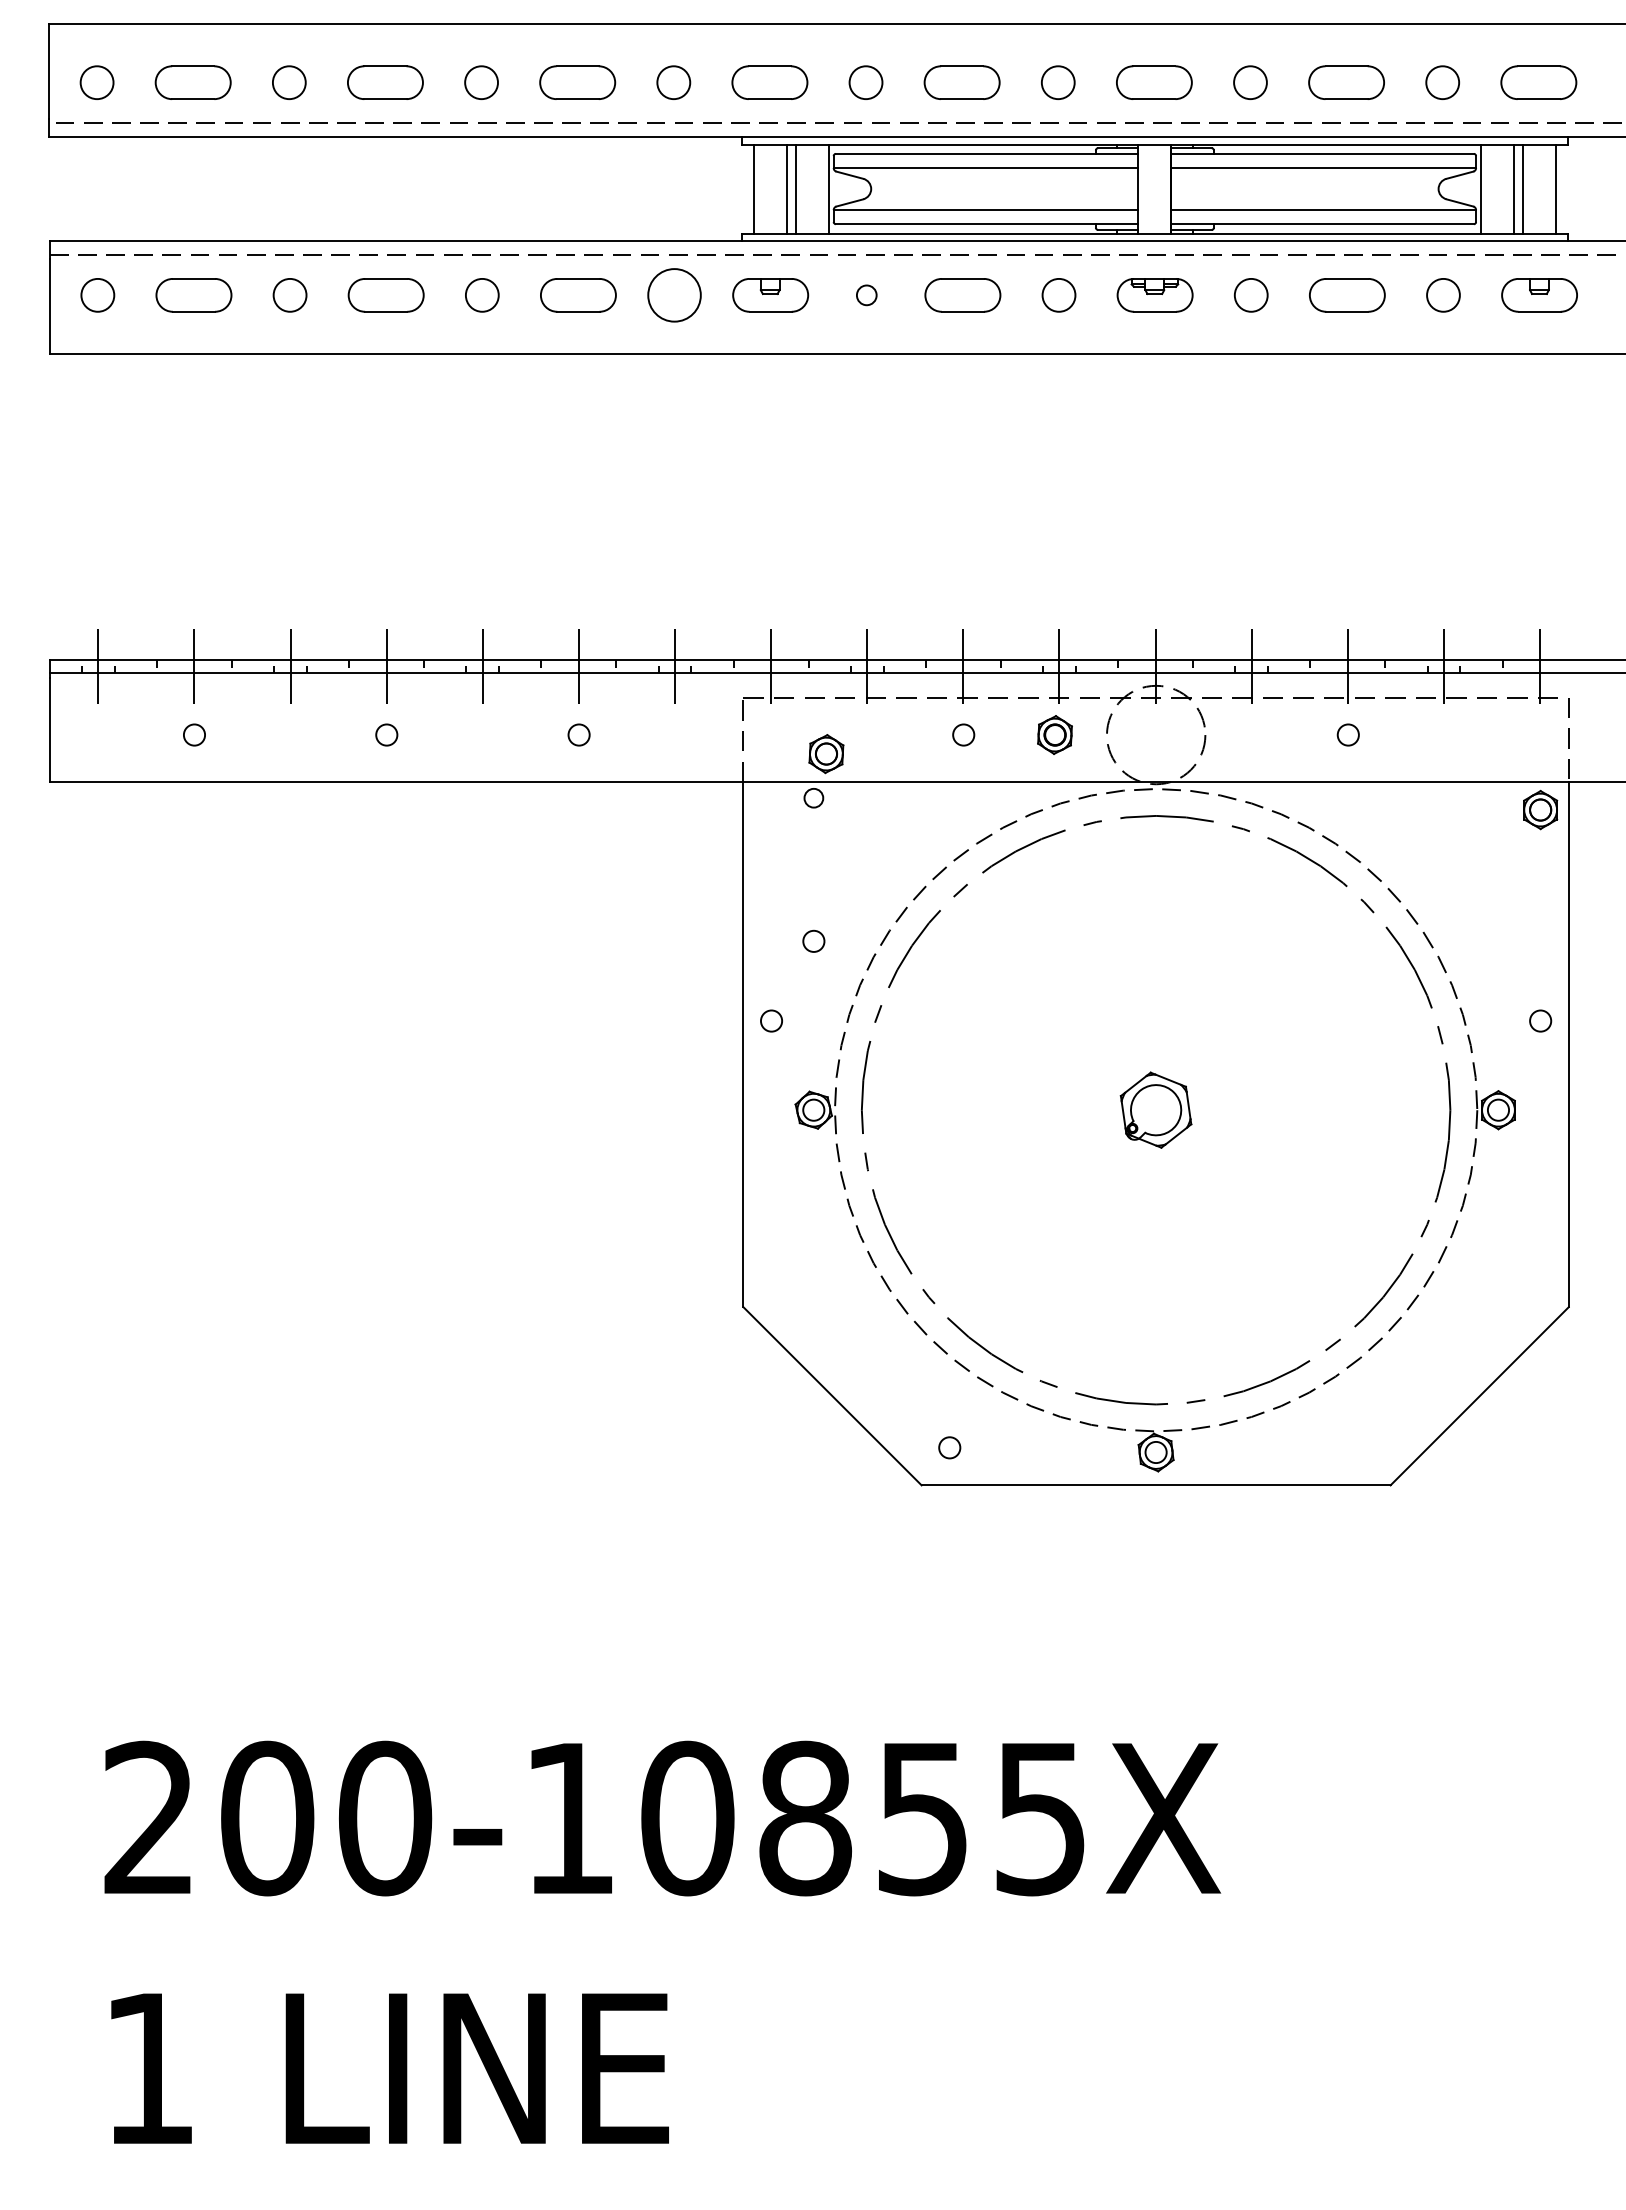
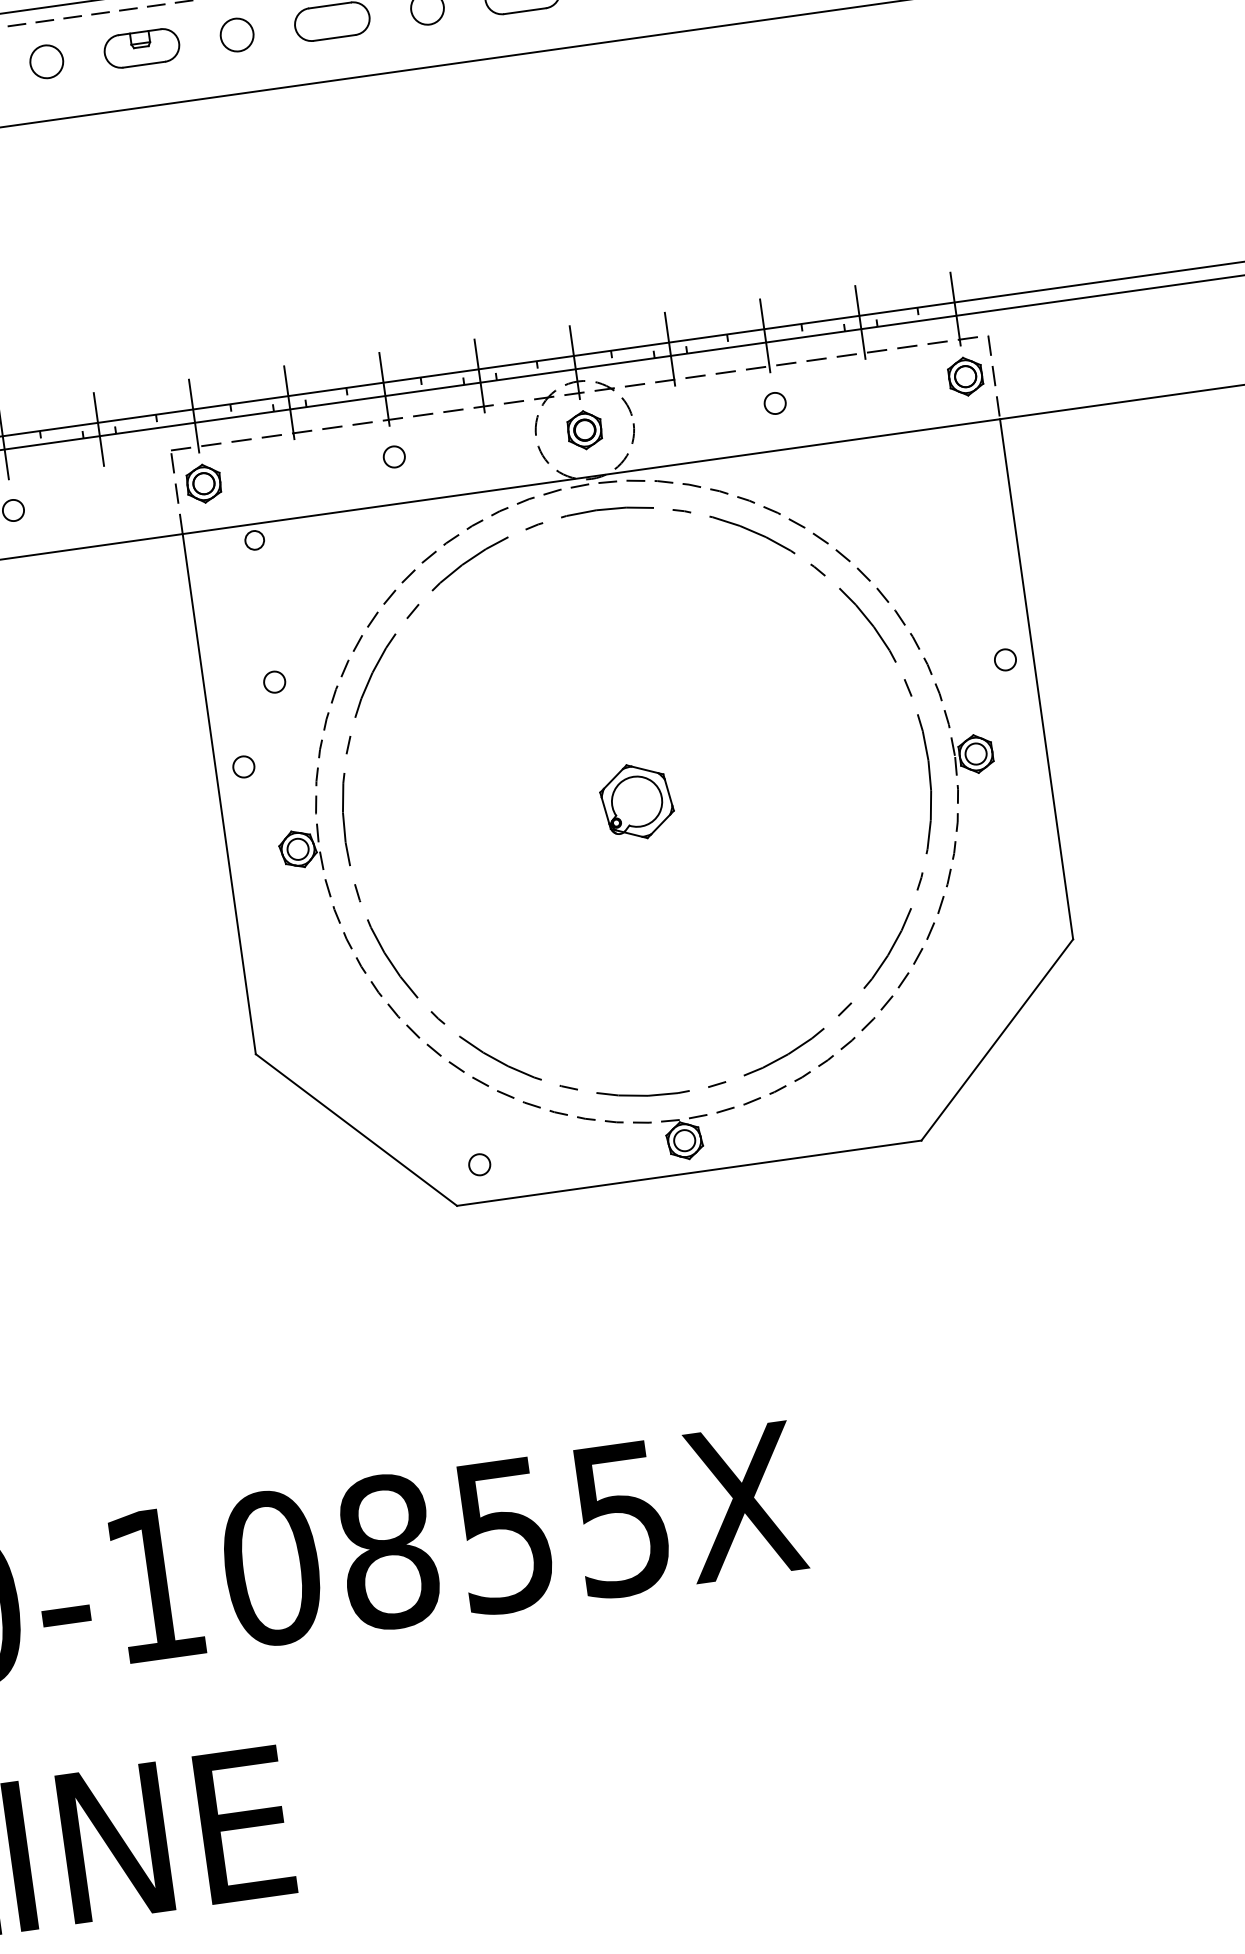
circle: (674, 294) -> (46, 60), size x0.62
circle: (866, 294) -> (236, 34), size x1.67
part: (1054, 734) -> (584, 429), moved
part: (826, 754) -> (204, 484), moved
part: (1540, 809) -> (965, 376), moved

